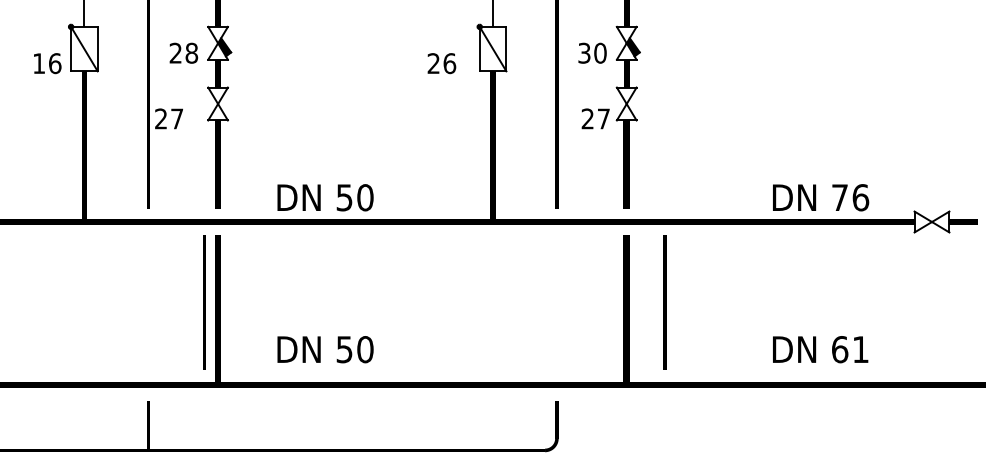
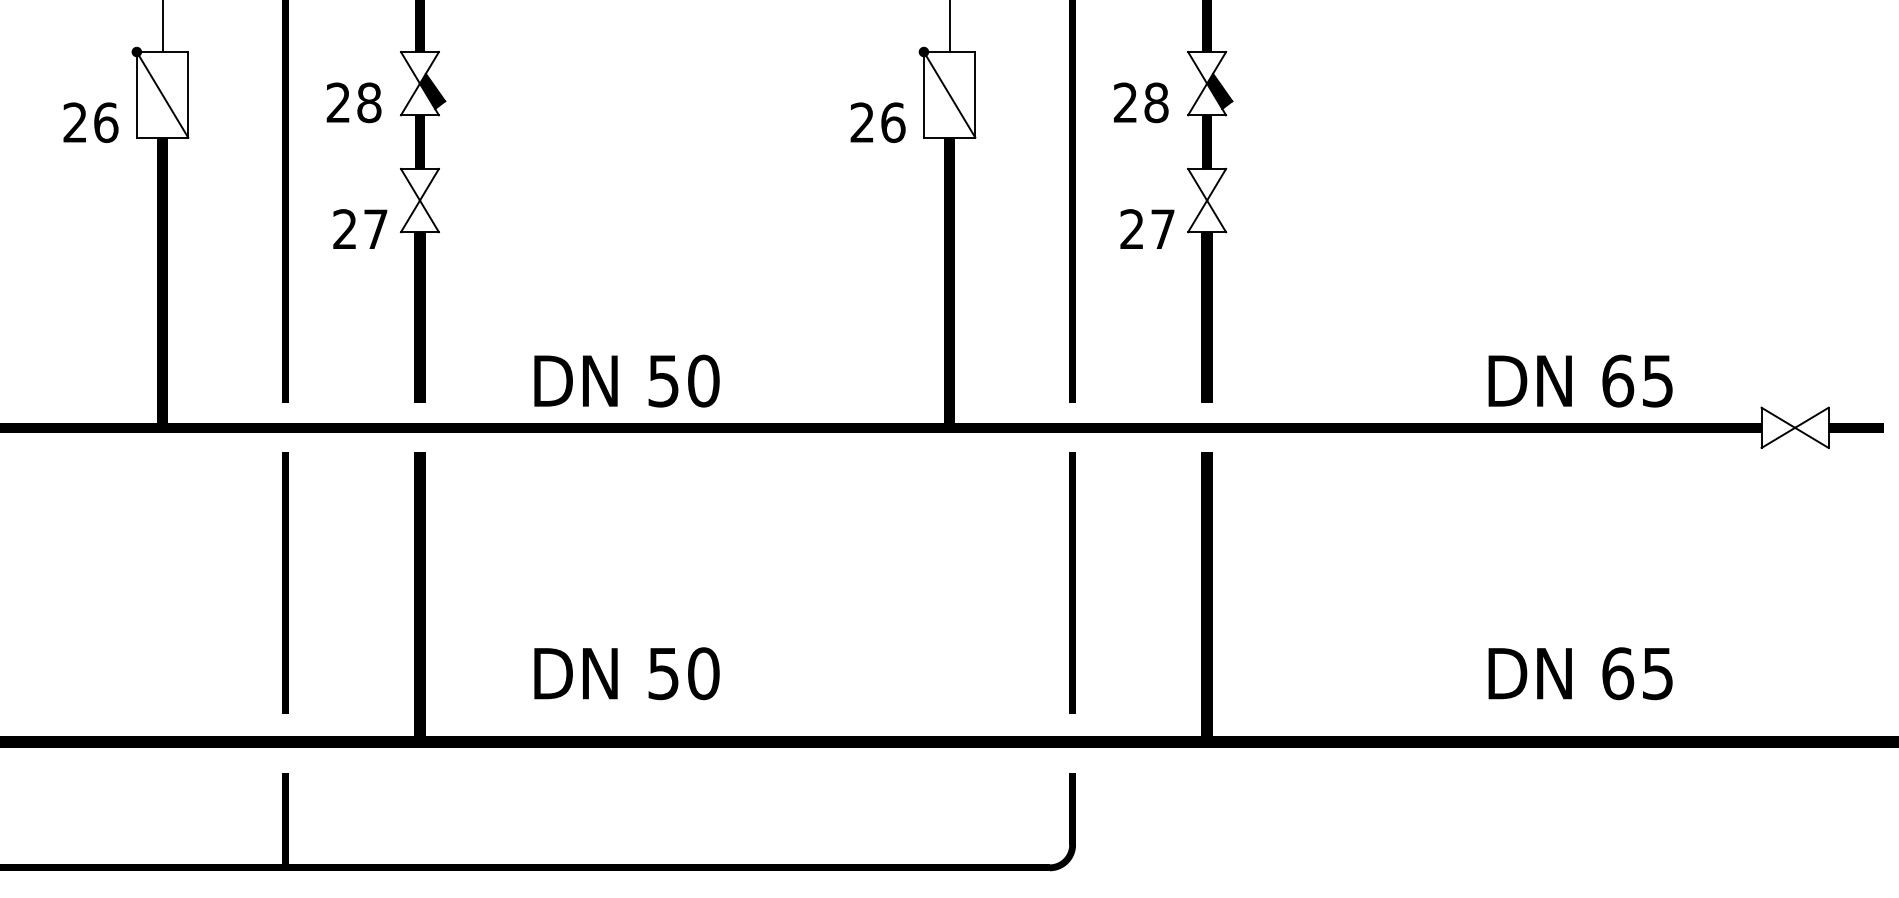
text: (592, 53) -> (1141, 103), 30 -> 28
text: (38, 63) -> (74, 122), 16 -> 26
text: (441, 63) -> (877, 122), moved
text: (168, 118) -> (359, 228), moved
text: (850, 197) -> (1638, 380), 76 -> 65
line: (204, 302) -> (285, 582), moved
line: (664, 302) -> (1071, 582), moved
text: (860, 349) -> (1657, 673), 61 -> 65

